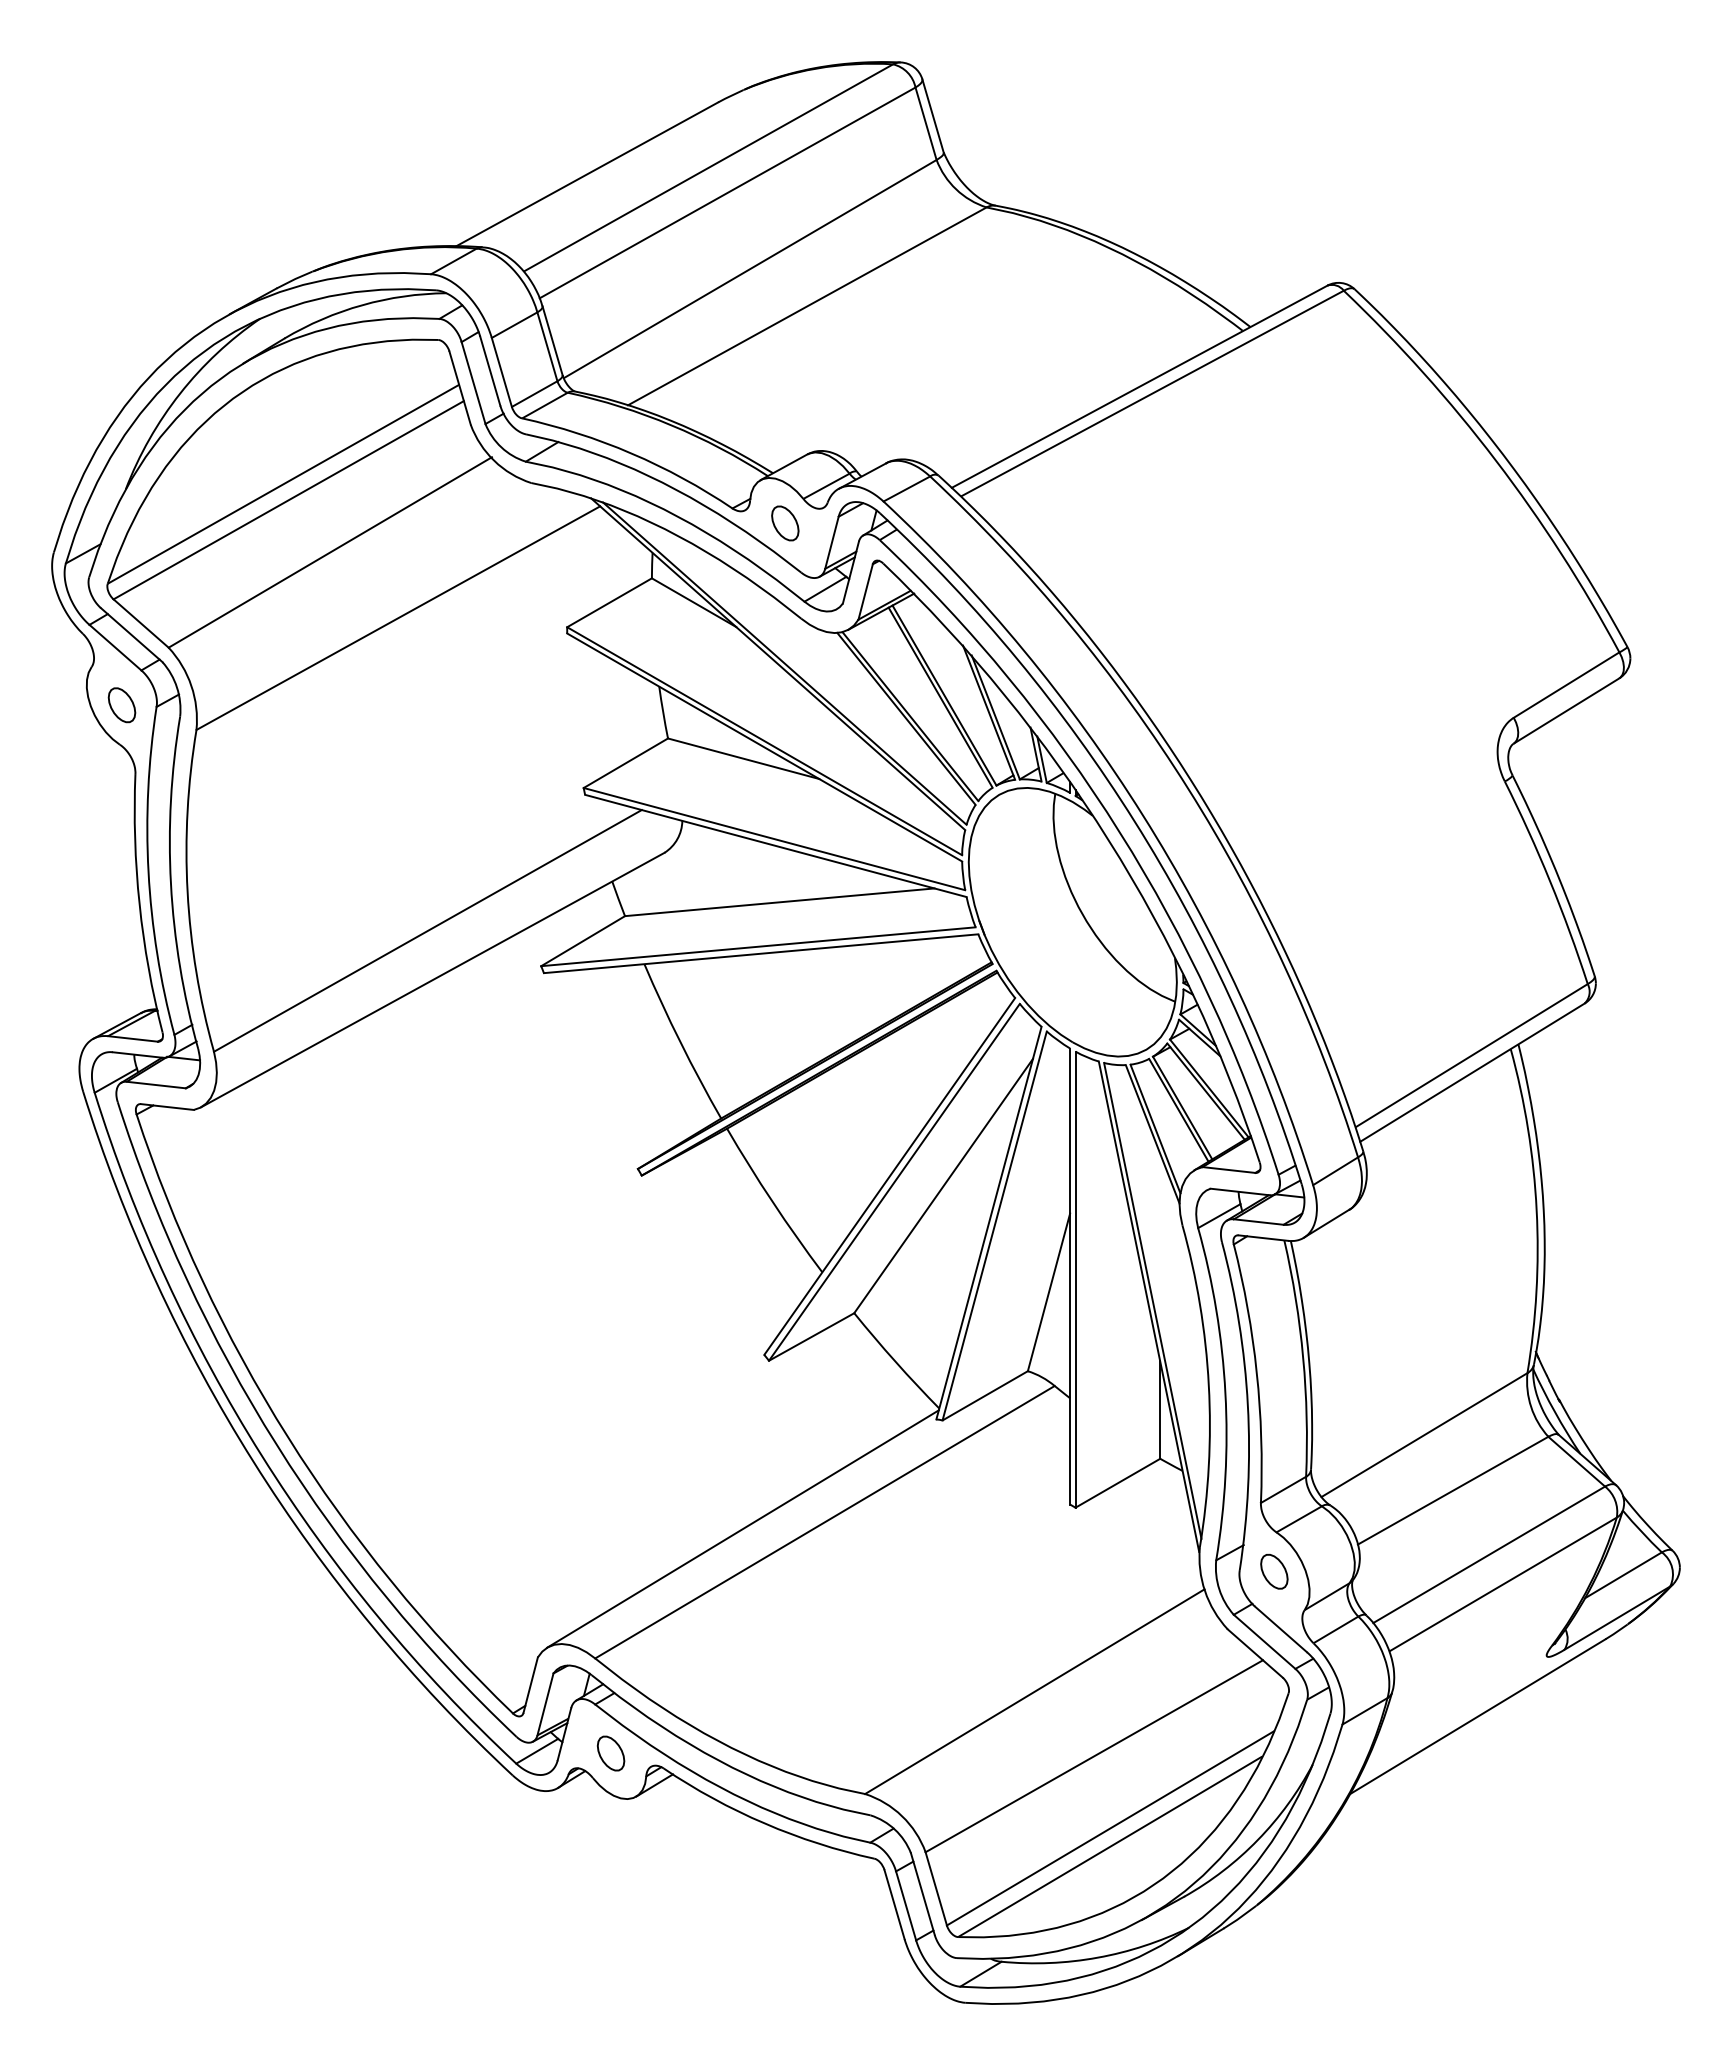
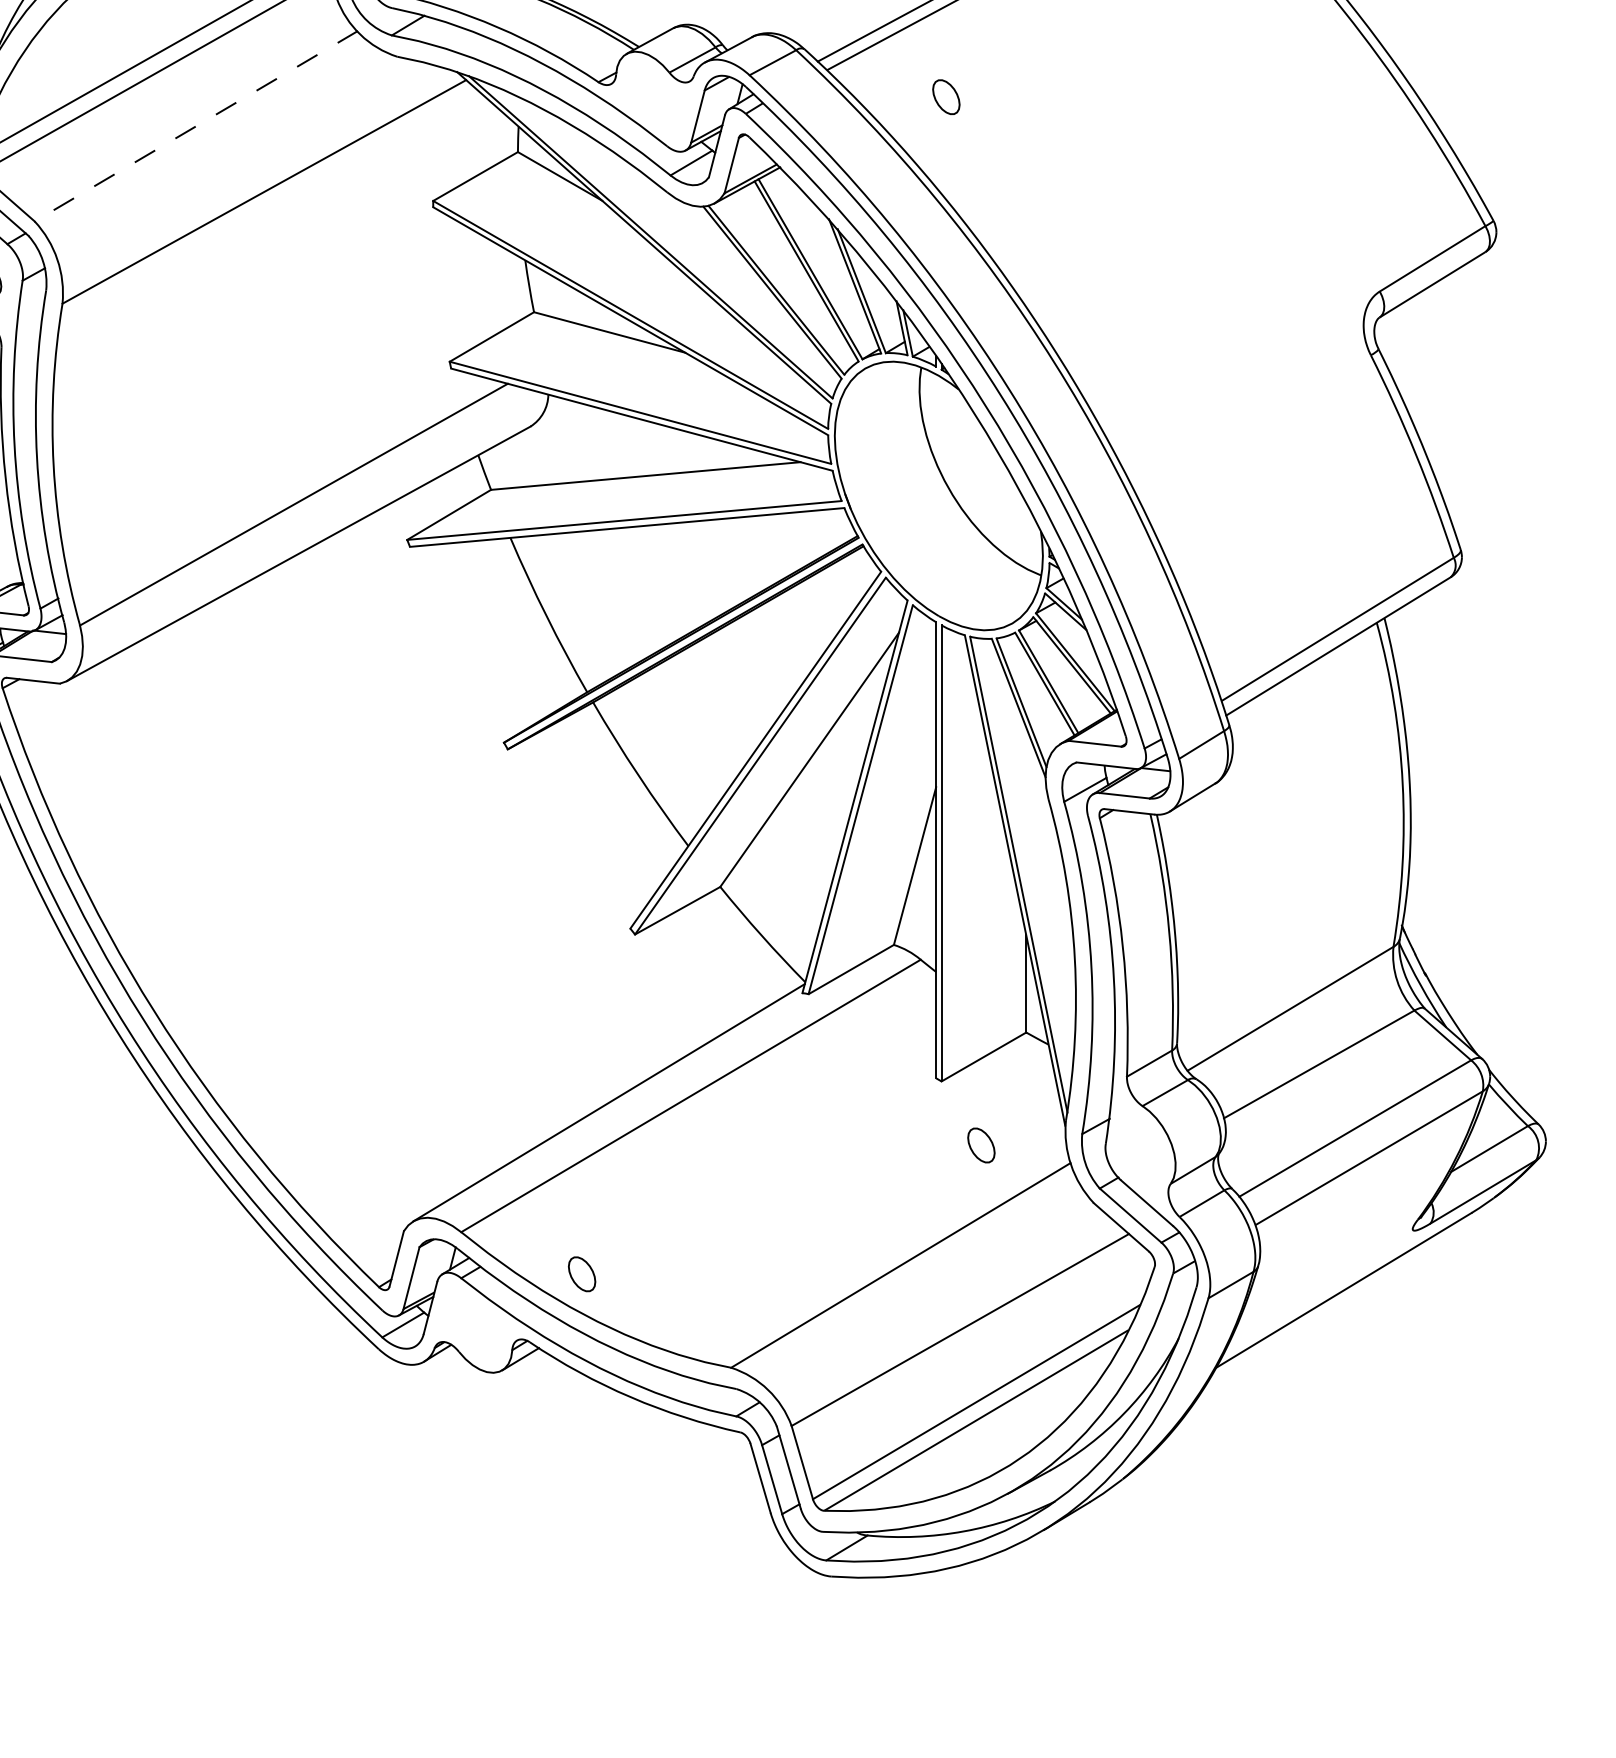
part: (785, 523) -> (946, 97), moved
line: (330, 552) -> (196, 126), solid -> dashed
part: (1274, 1571) -> (981, 1145), moved
part: (610, 1753) -> (581, 1274), moved

